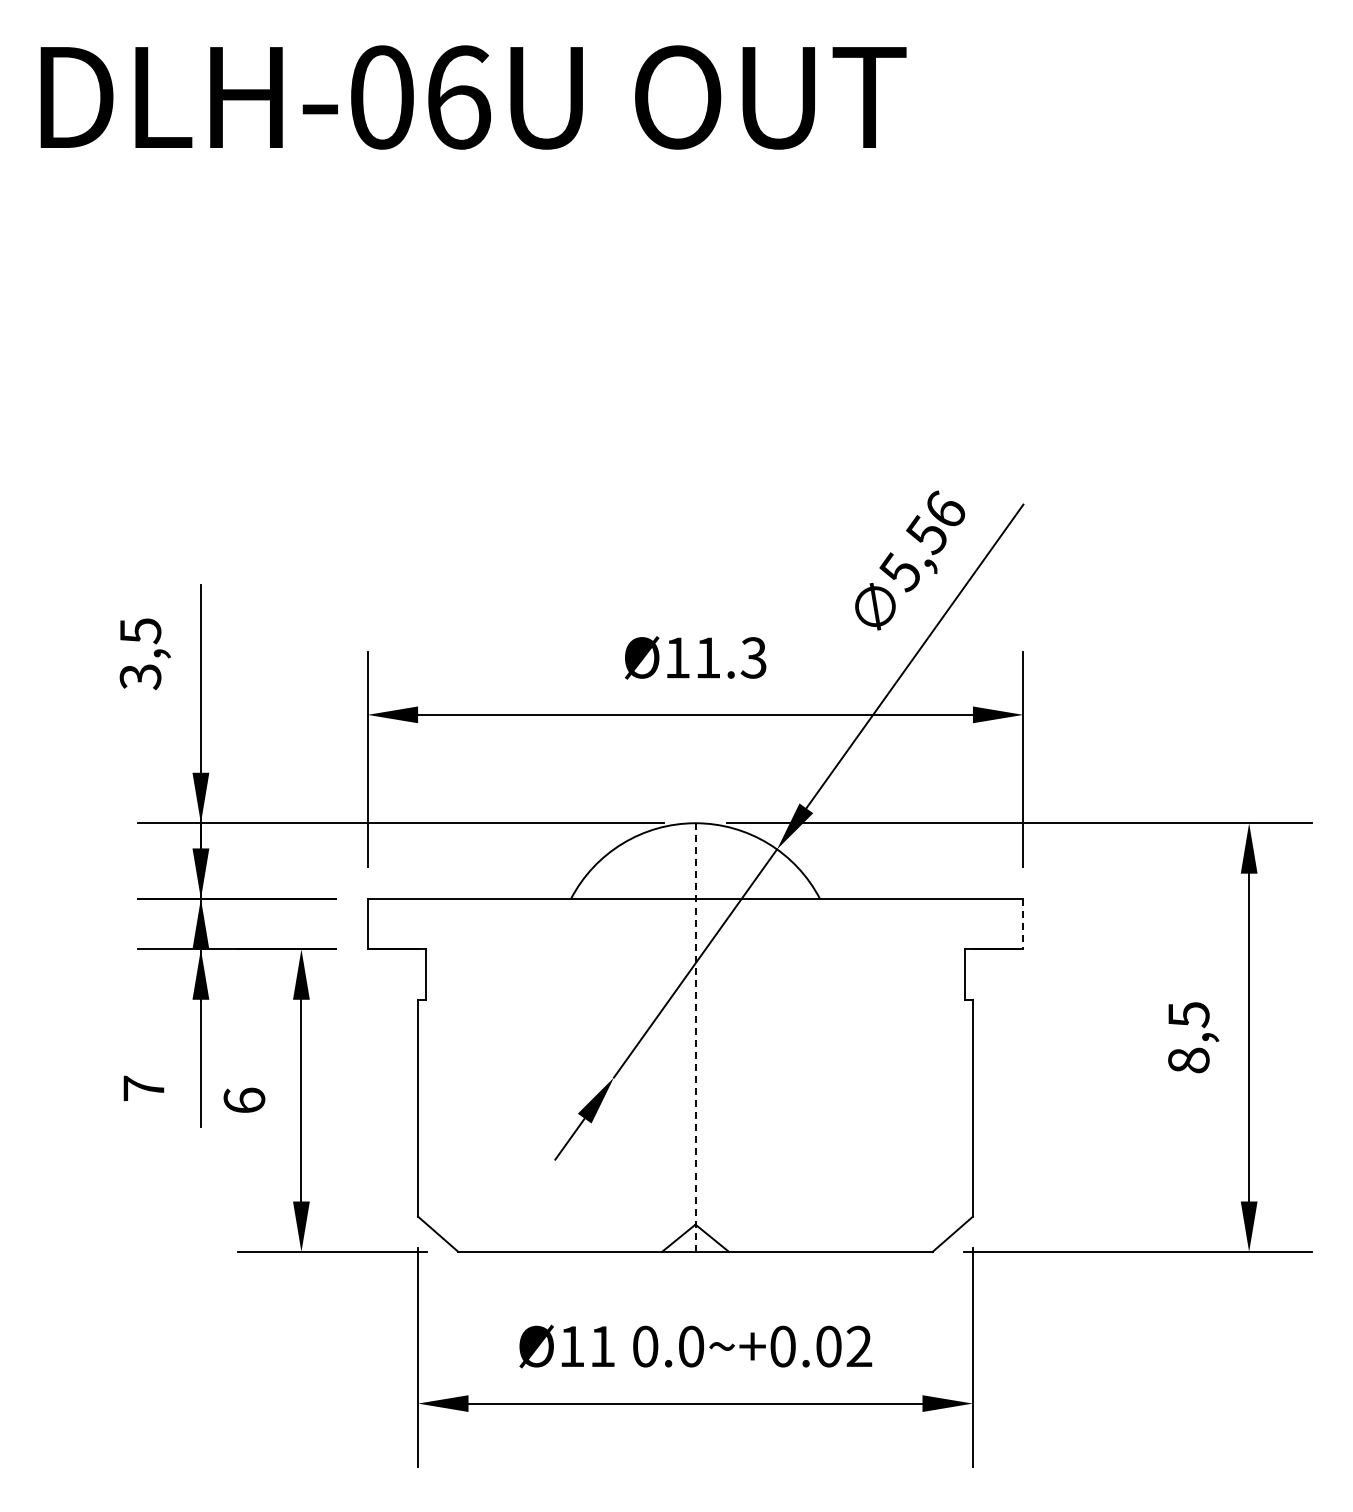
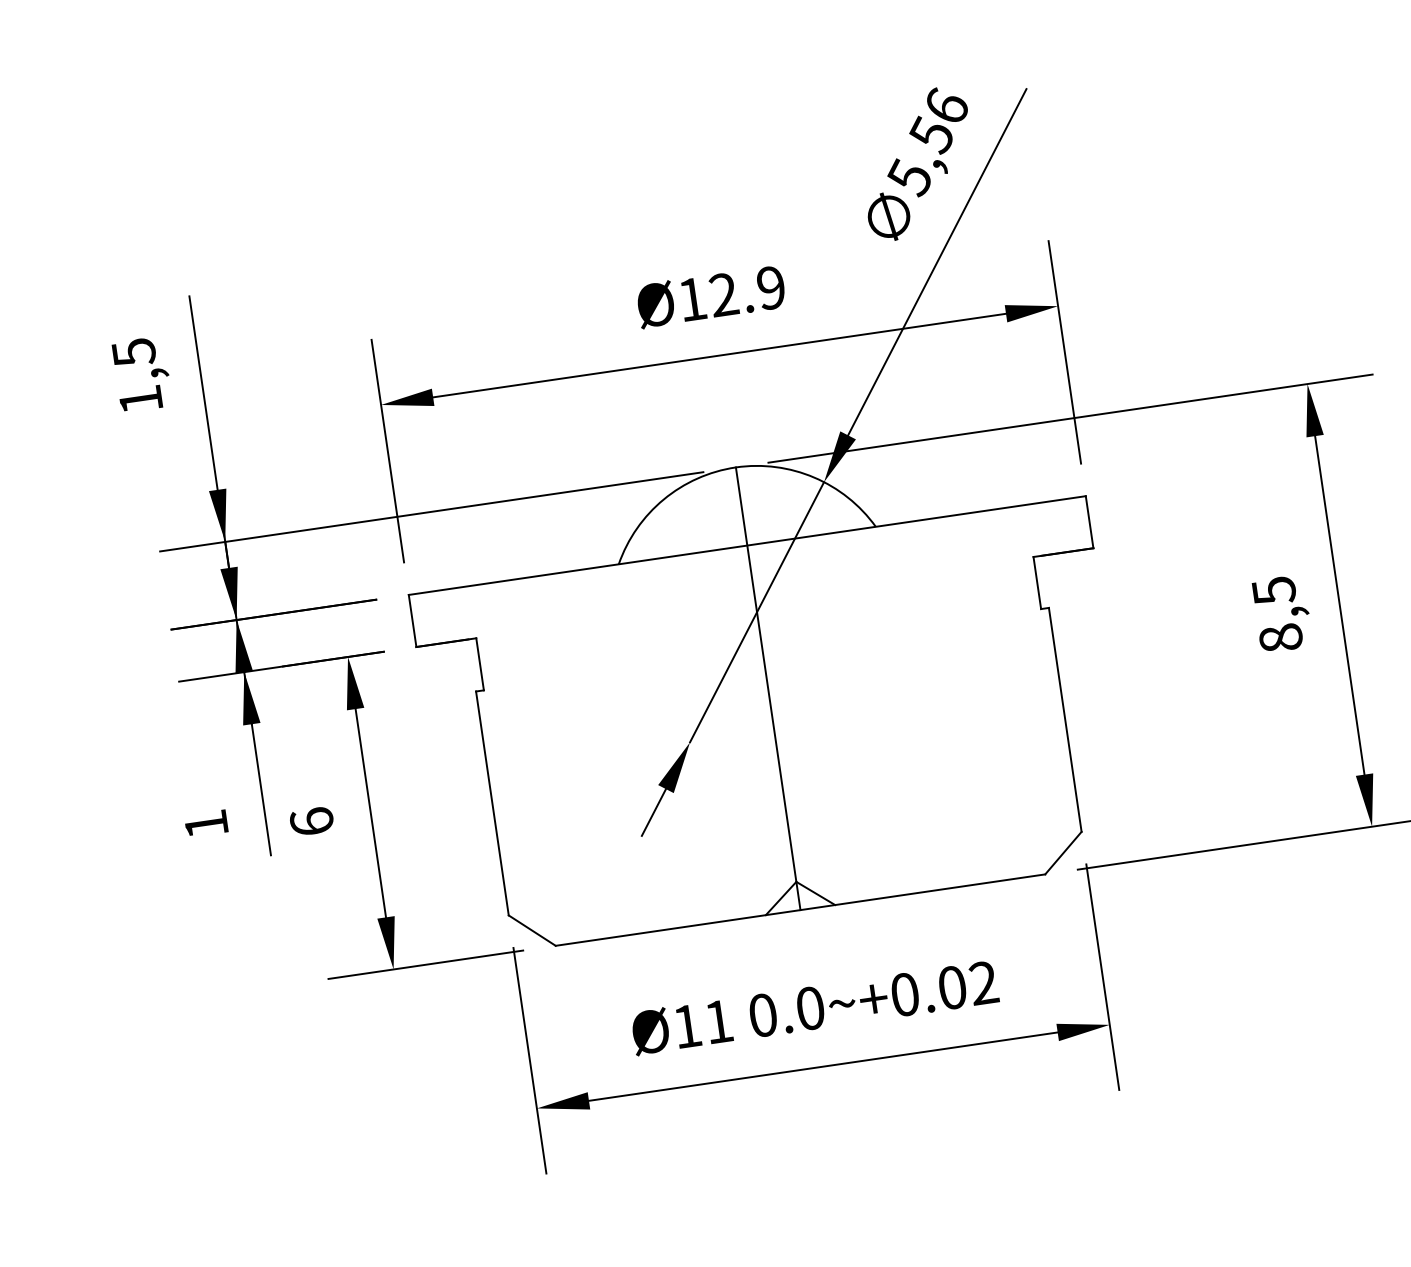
text: (730, 657) -> (747, 291), Ø11.3 -> Ø12.9
text: (140, 677) -> (140, 400), 3,5 -> 1,5
line: (1023, 924) -> (1089, 522), dashed -> solid
line: (695, 1038) -> (768, 689), dashed -> solid
text: (143, 1087) -> (205, 823), 7 -> 1

